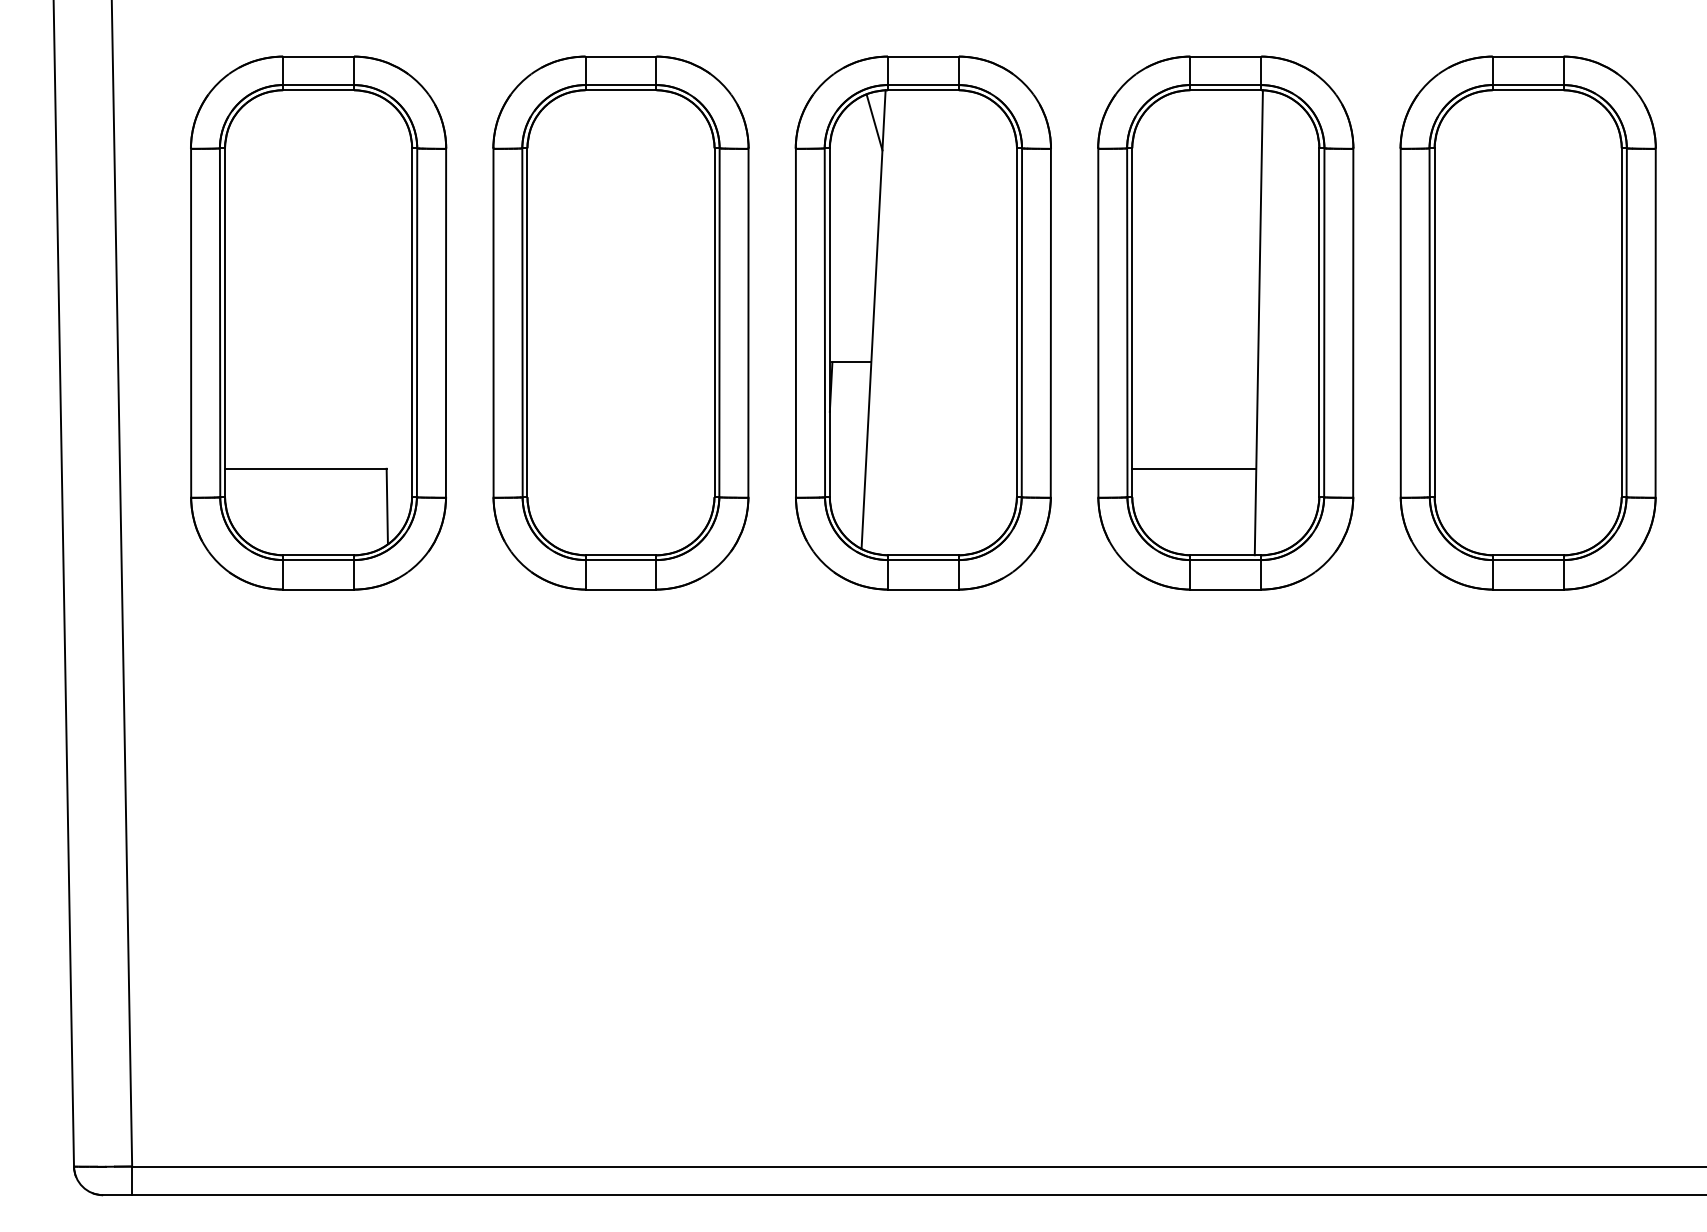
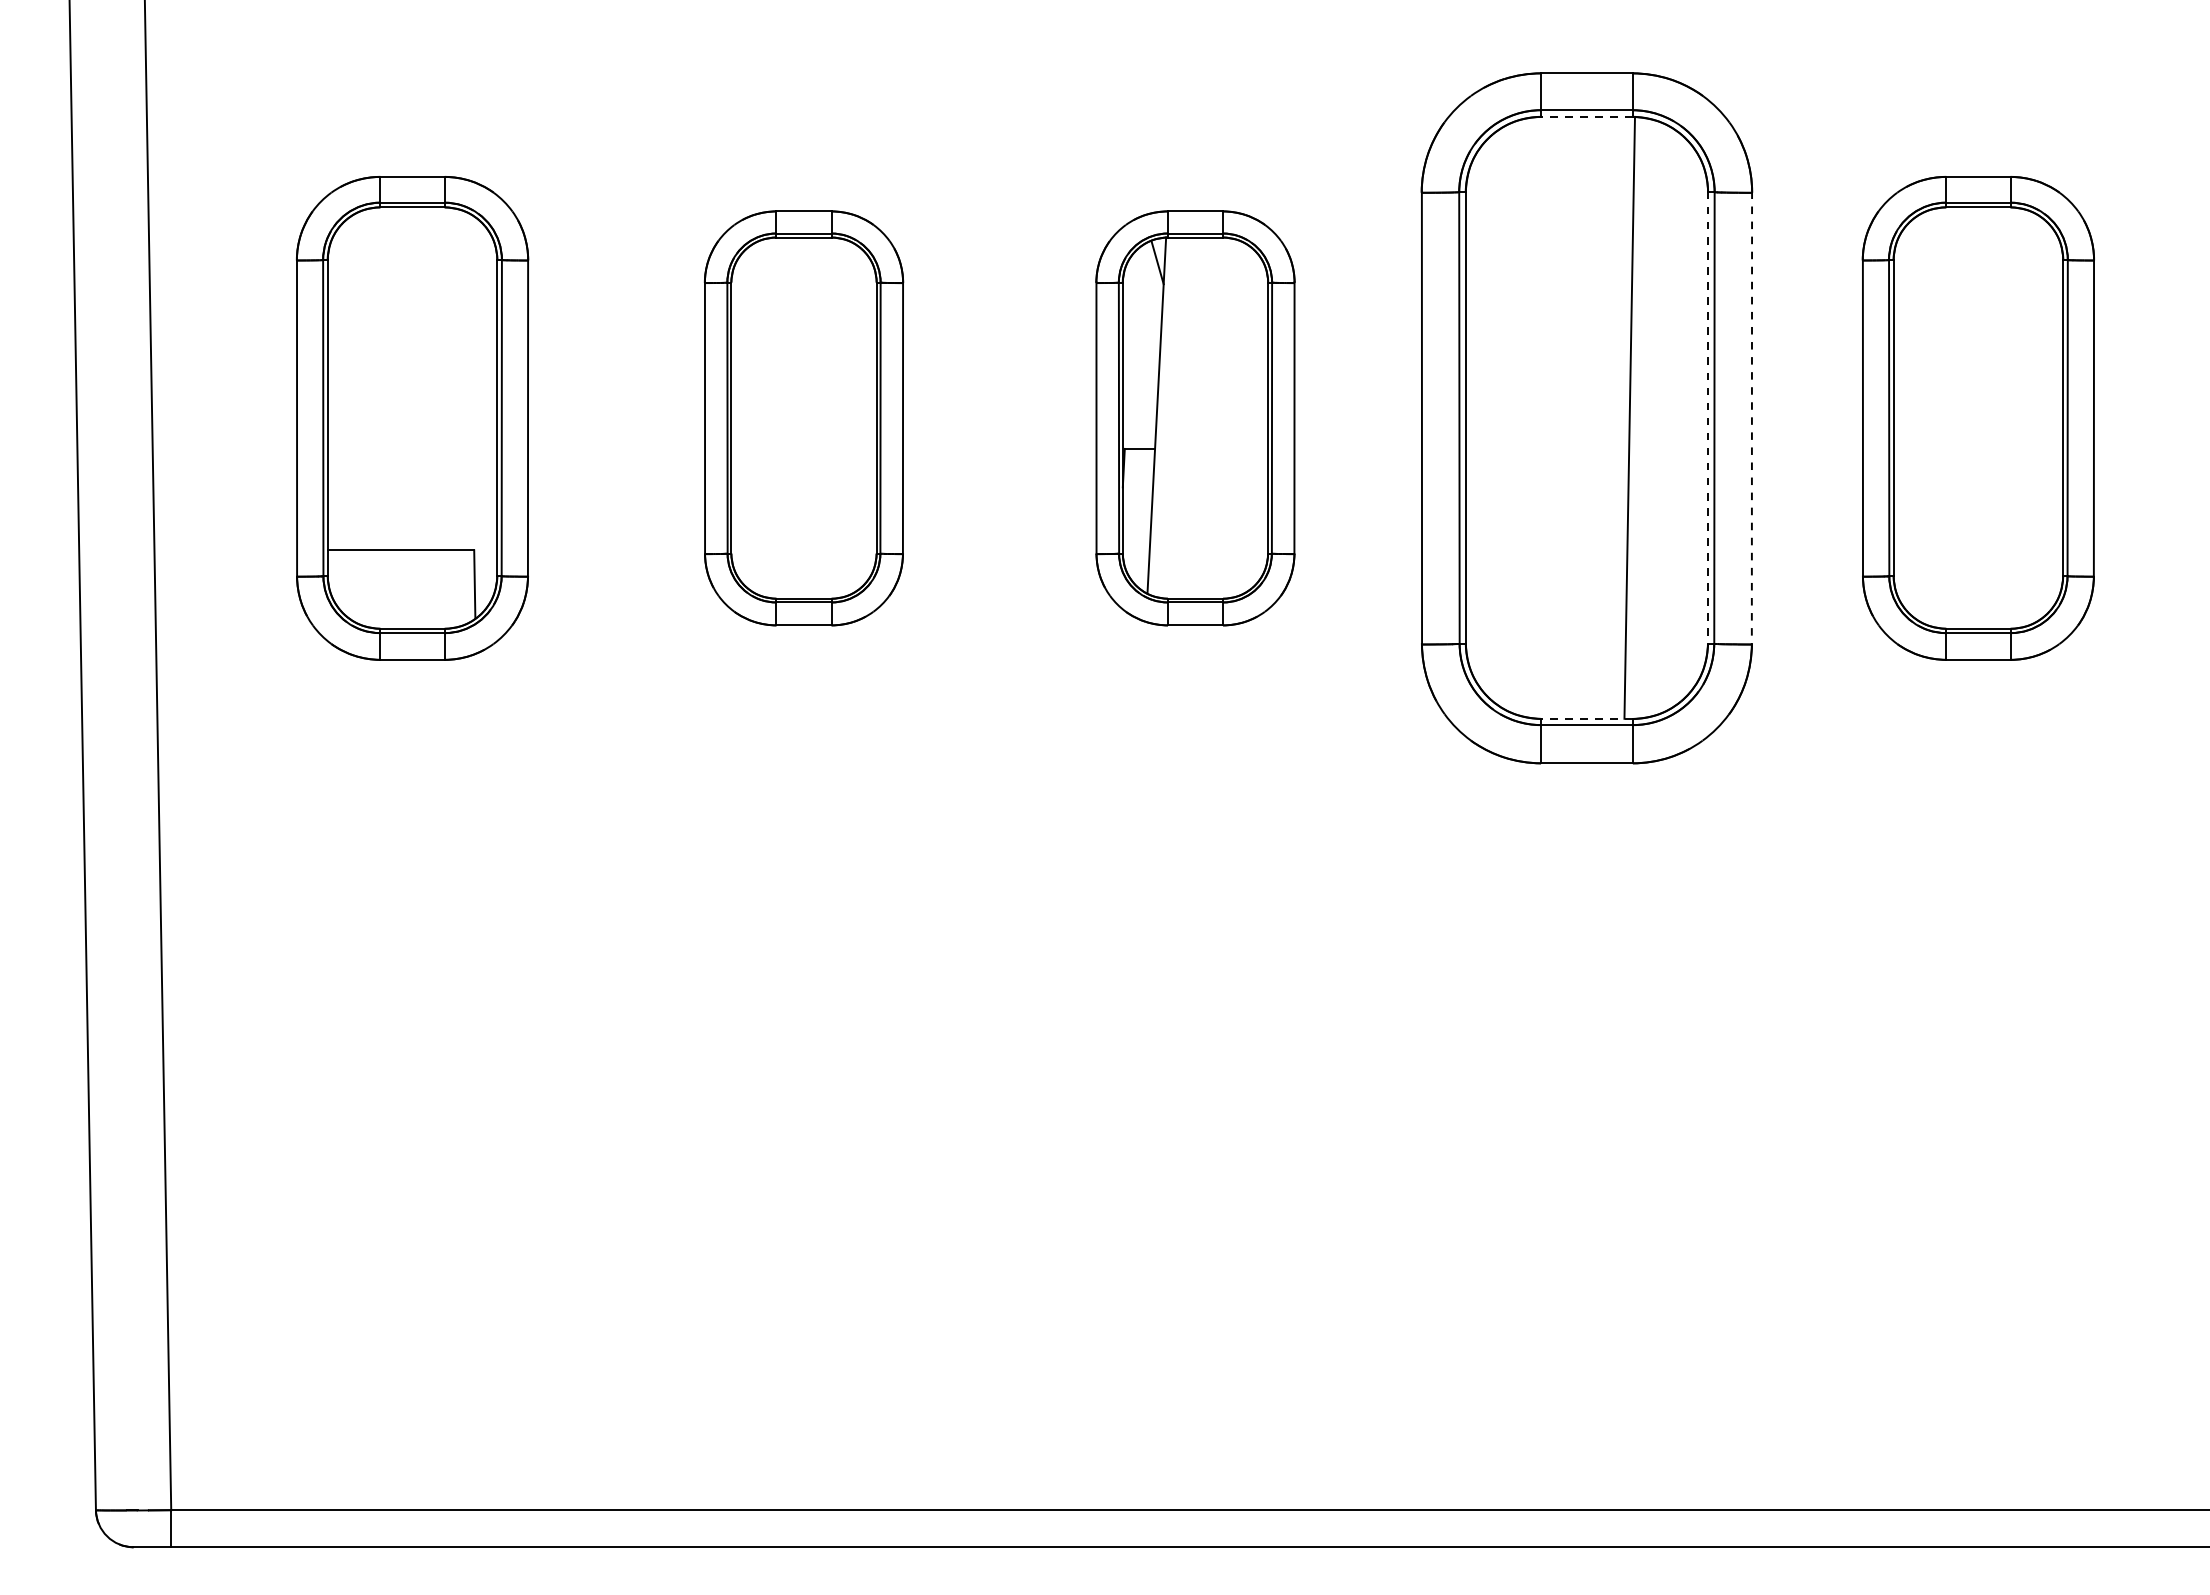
line: (1225, 89) -> (1586, 116), solid -> dashed
line: (1319, 322) -> (1708, 417), solid -> dashed
part: (318, 323) -> (412, 418), size x0.7
part: (620, 323) -> (803, 418), size x0.6
part: (923, 323) -> (1195, 418), size x0.6
line: (1352, 323) -> (1751, 418), solid -> dashed
part: (1528, 323) -> (1978, 418), size x0.7
line: (1193, 468) -> (1545, 606), removed
line: (1225, 554) -> (1586, 718), solid -> dashed

